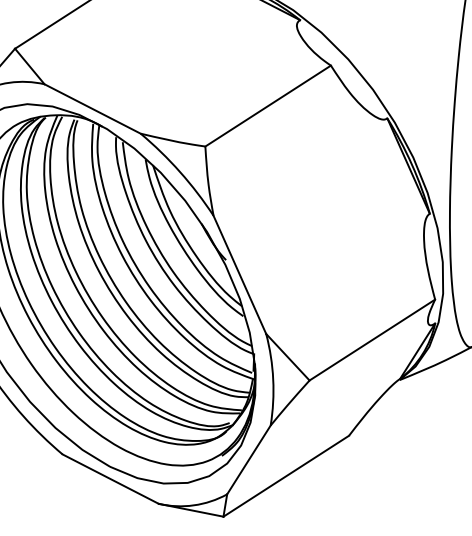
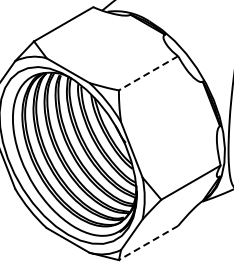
line: (268, 106) -> (148, 73), solid -> dashed
line: (286, 477) -> (148, 243), solid -> dashed

